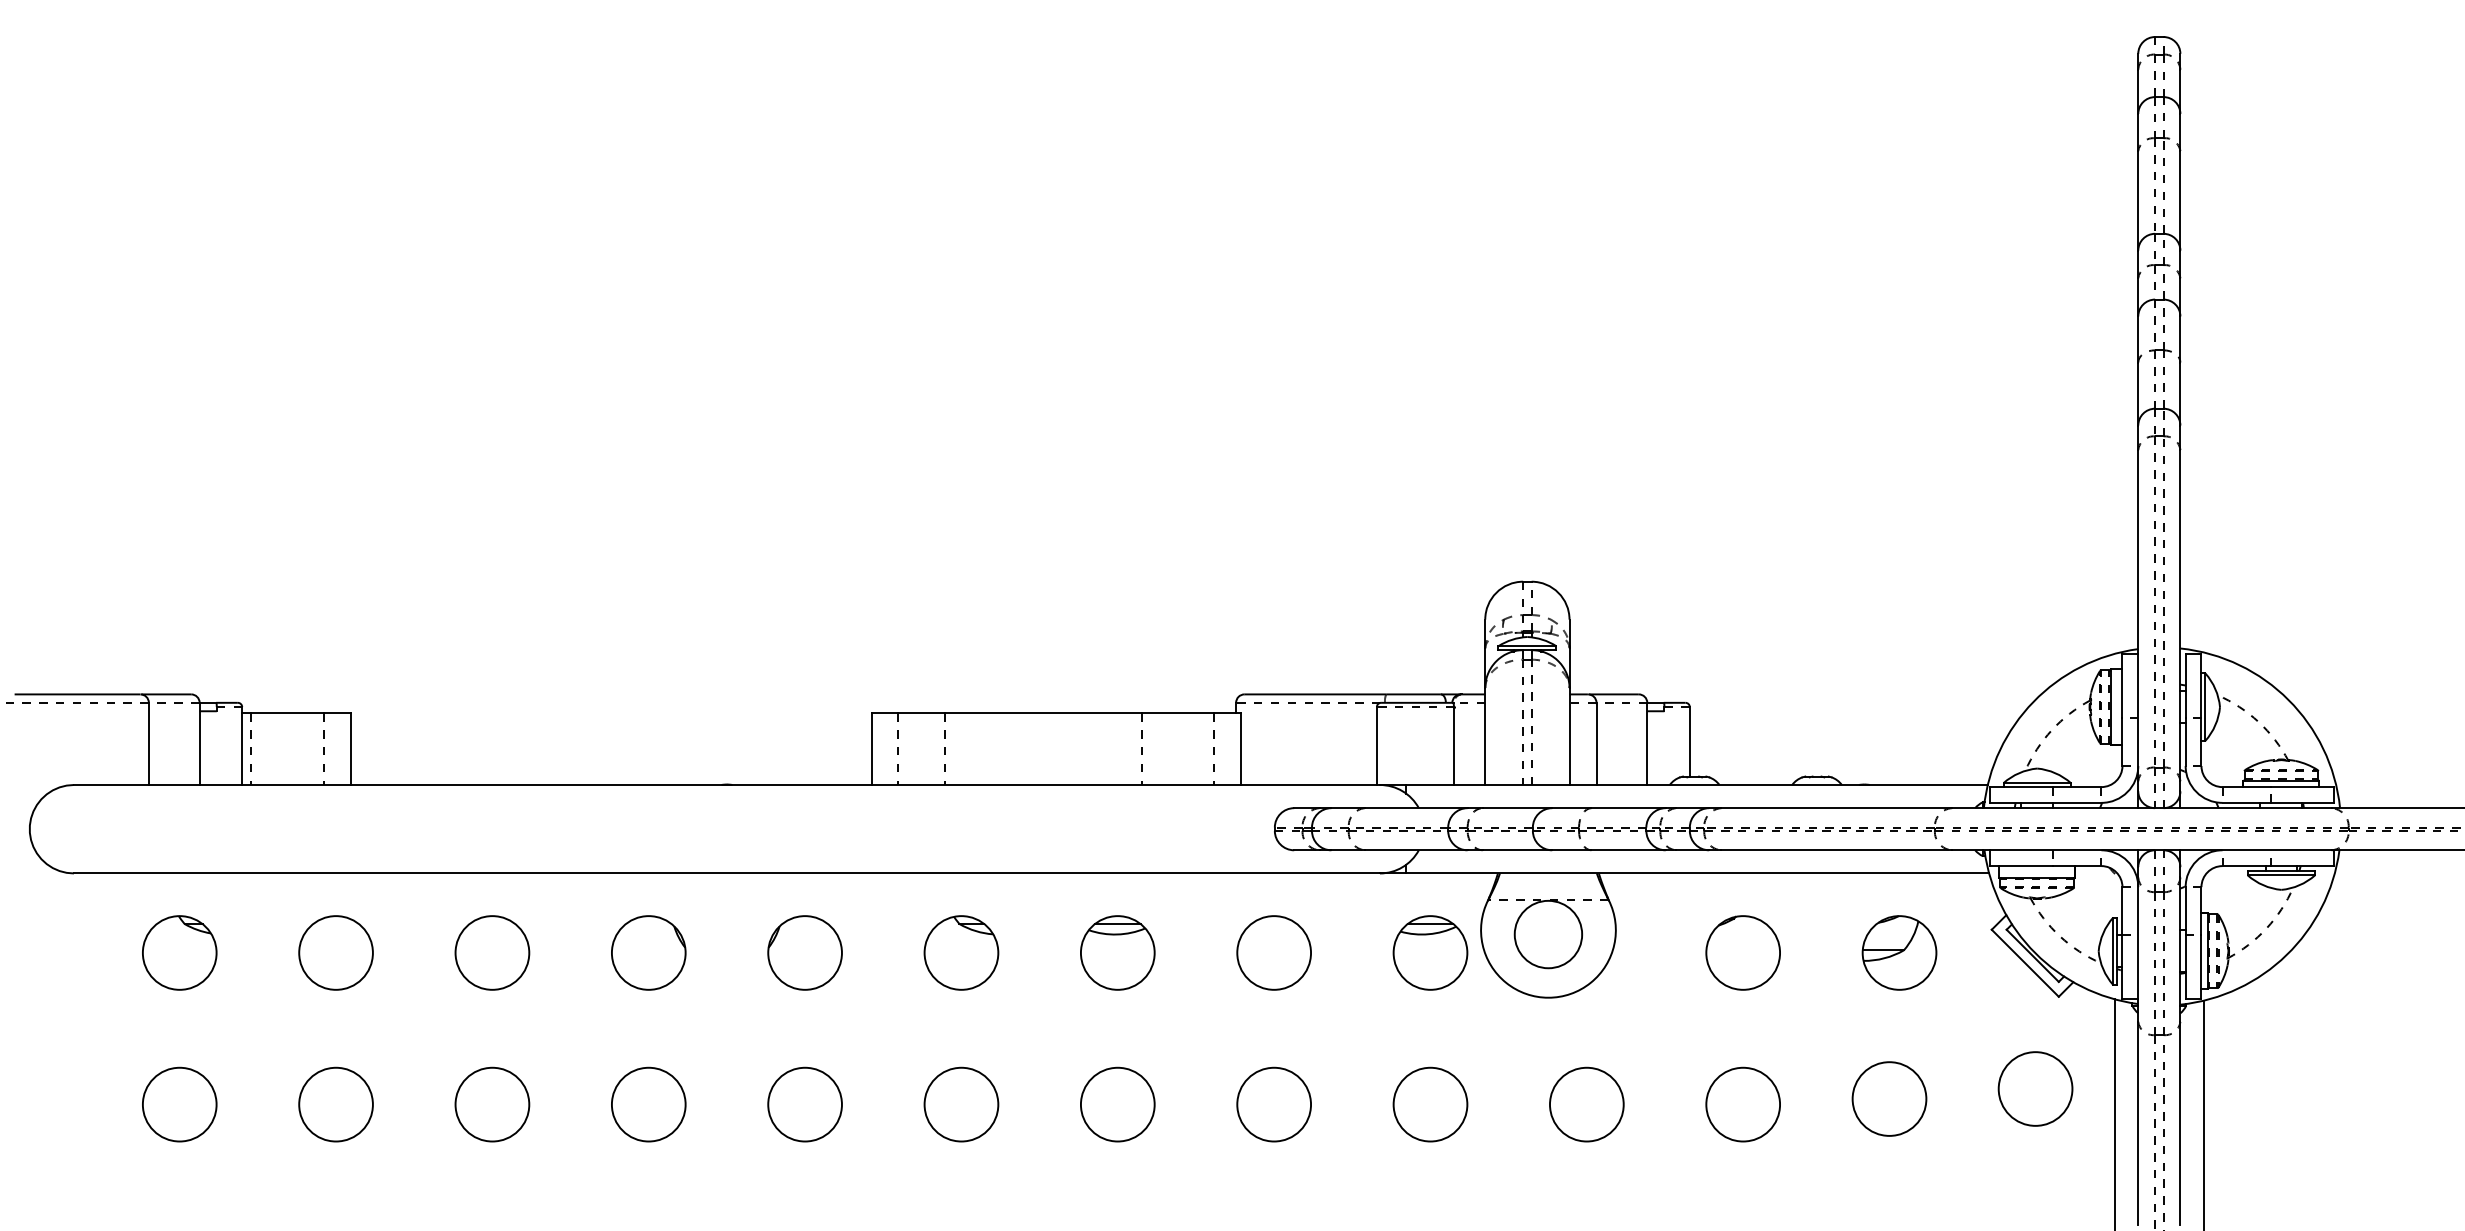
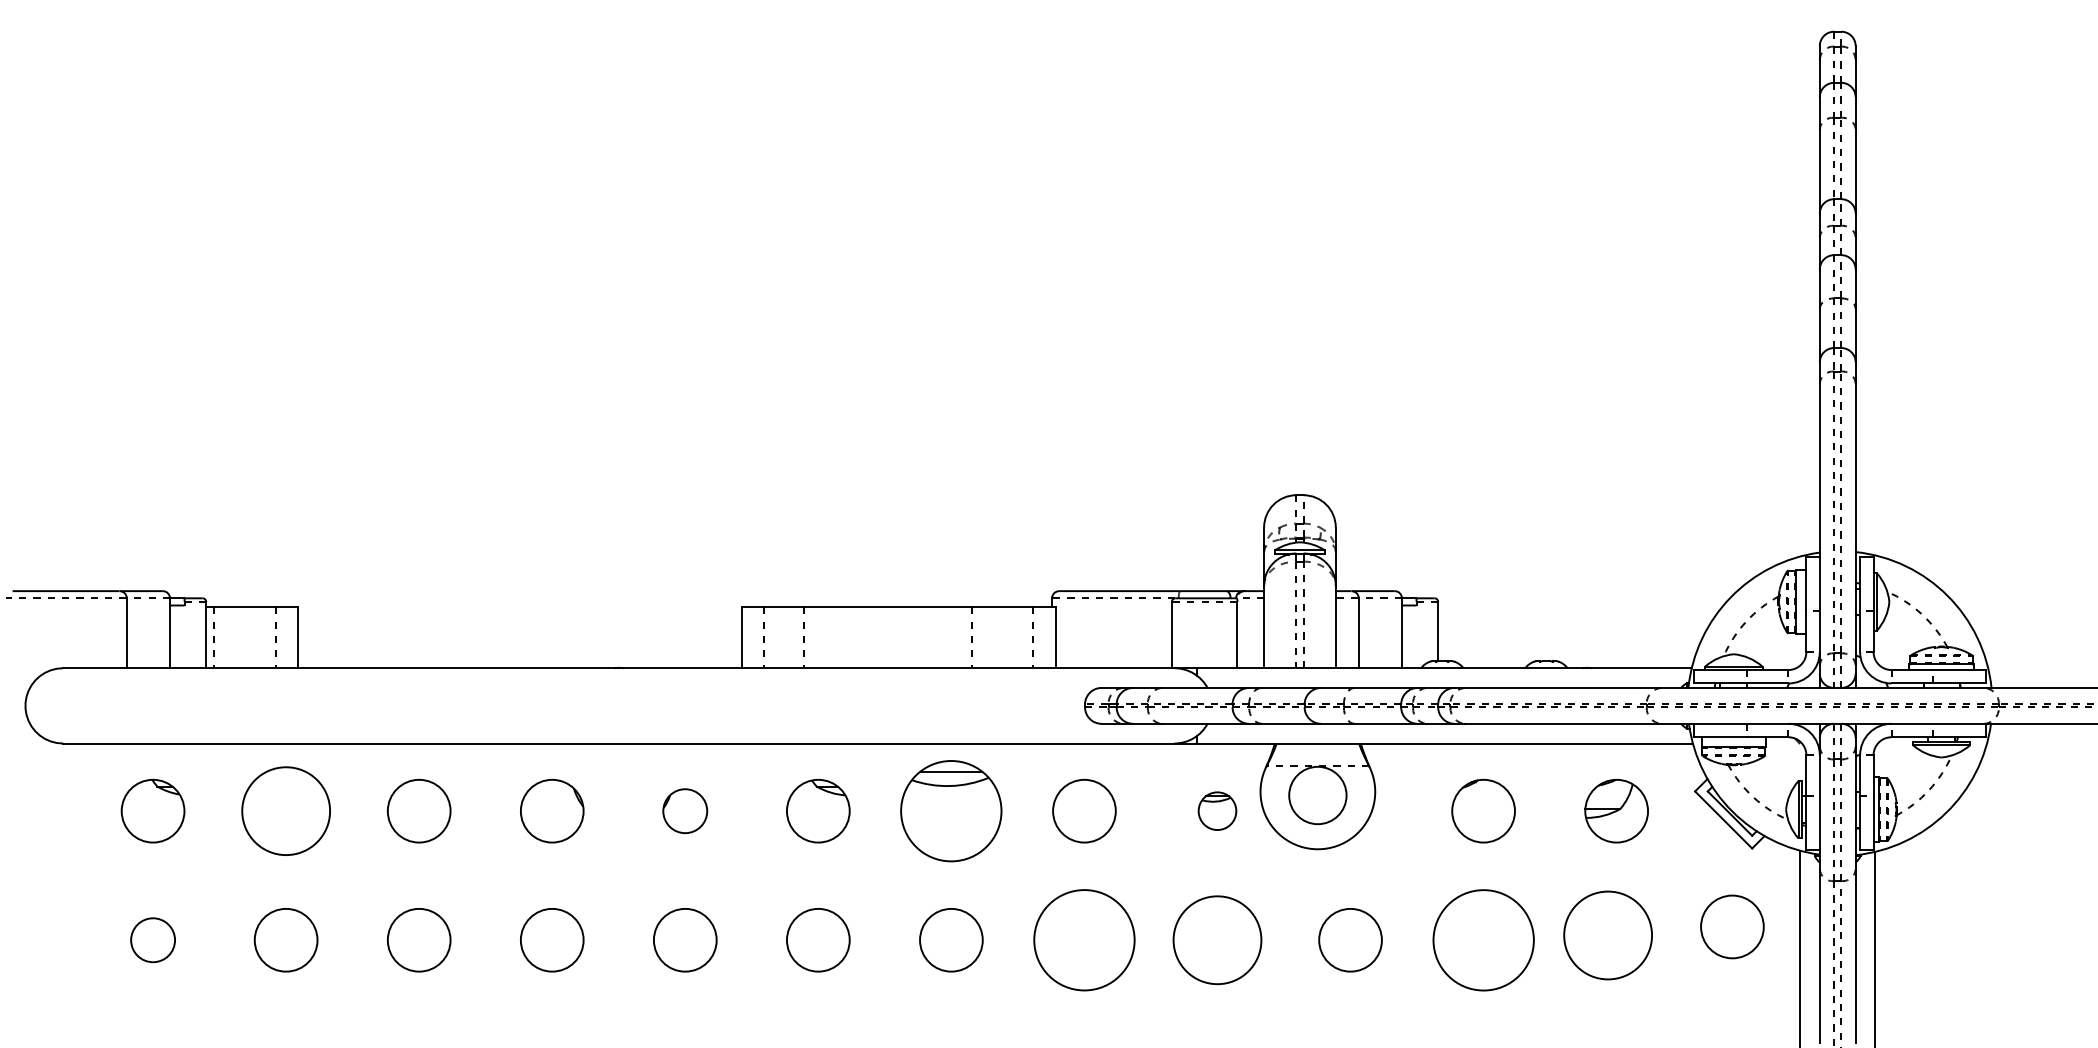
circle: (335, 952) -> (285, 810), size x1.4
part: (804, 952) -> (684, 810), size x0.7
part: (1117, 952) -> (951, 810), size x1.6
part: (1430, 952) -> (1217, 810), size x0.6
circle: (1889, 1098) -> (1608, 935), size x1.4
circle: (179, 1104) -> (152, 940), size x0.7
circle: (1274, 1104) -> (1084, 940), size x1.6
circle: (1430, 1104) -> (1217, 940), size x1.4
circle: (1742, 1104) -> (1483, 940), size x1.6

